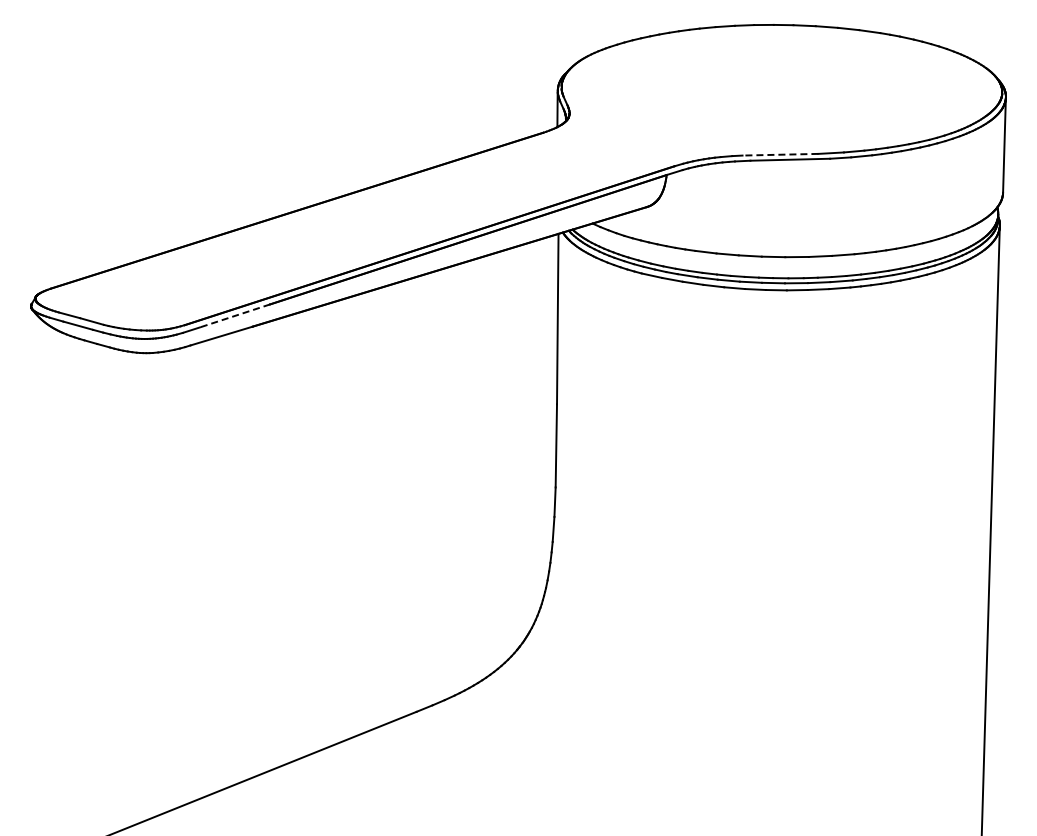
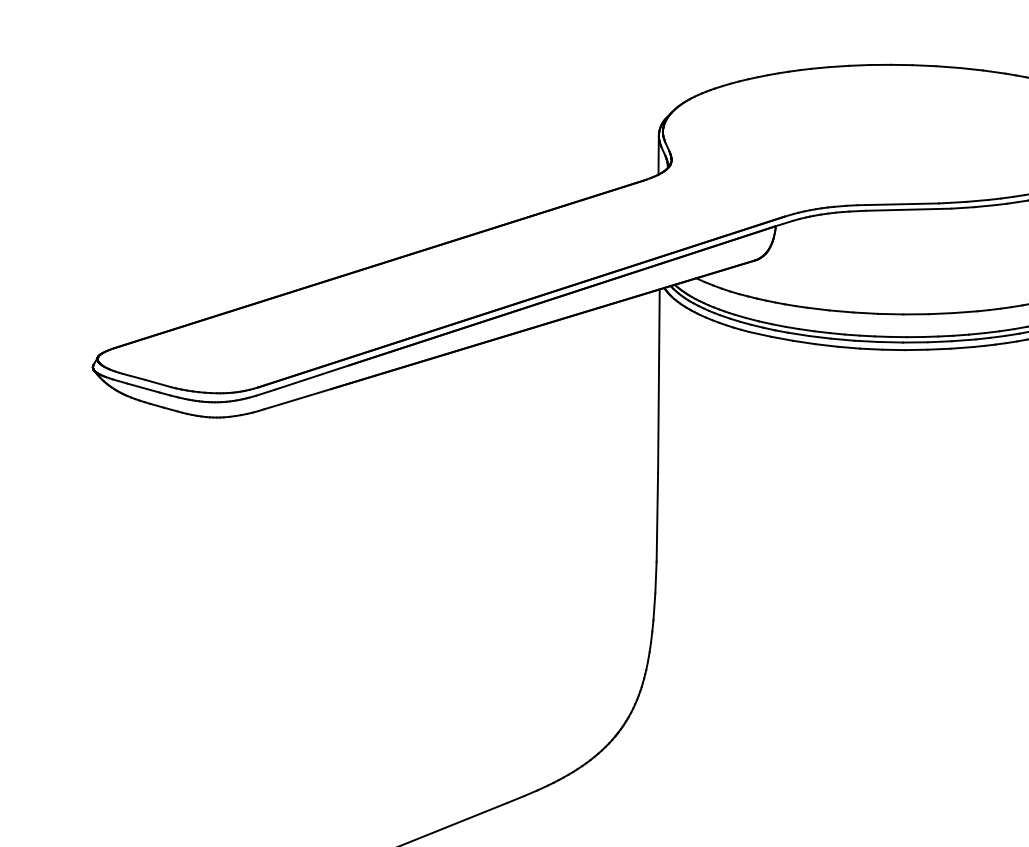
line: (780, 154) -> (898, 204), dashed -> solid
line: (235, 315) -> (312, 377), dashed -> solid

